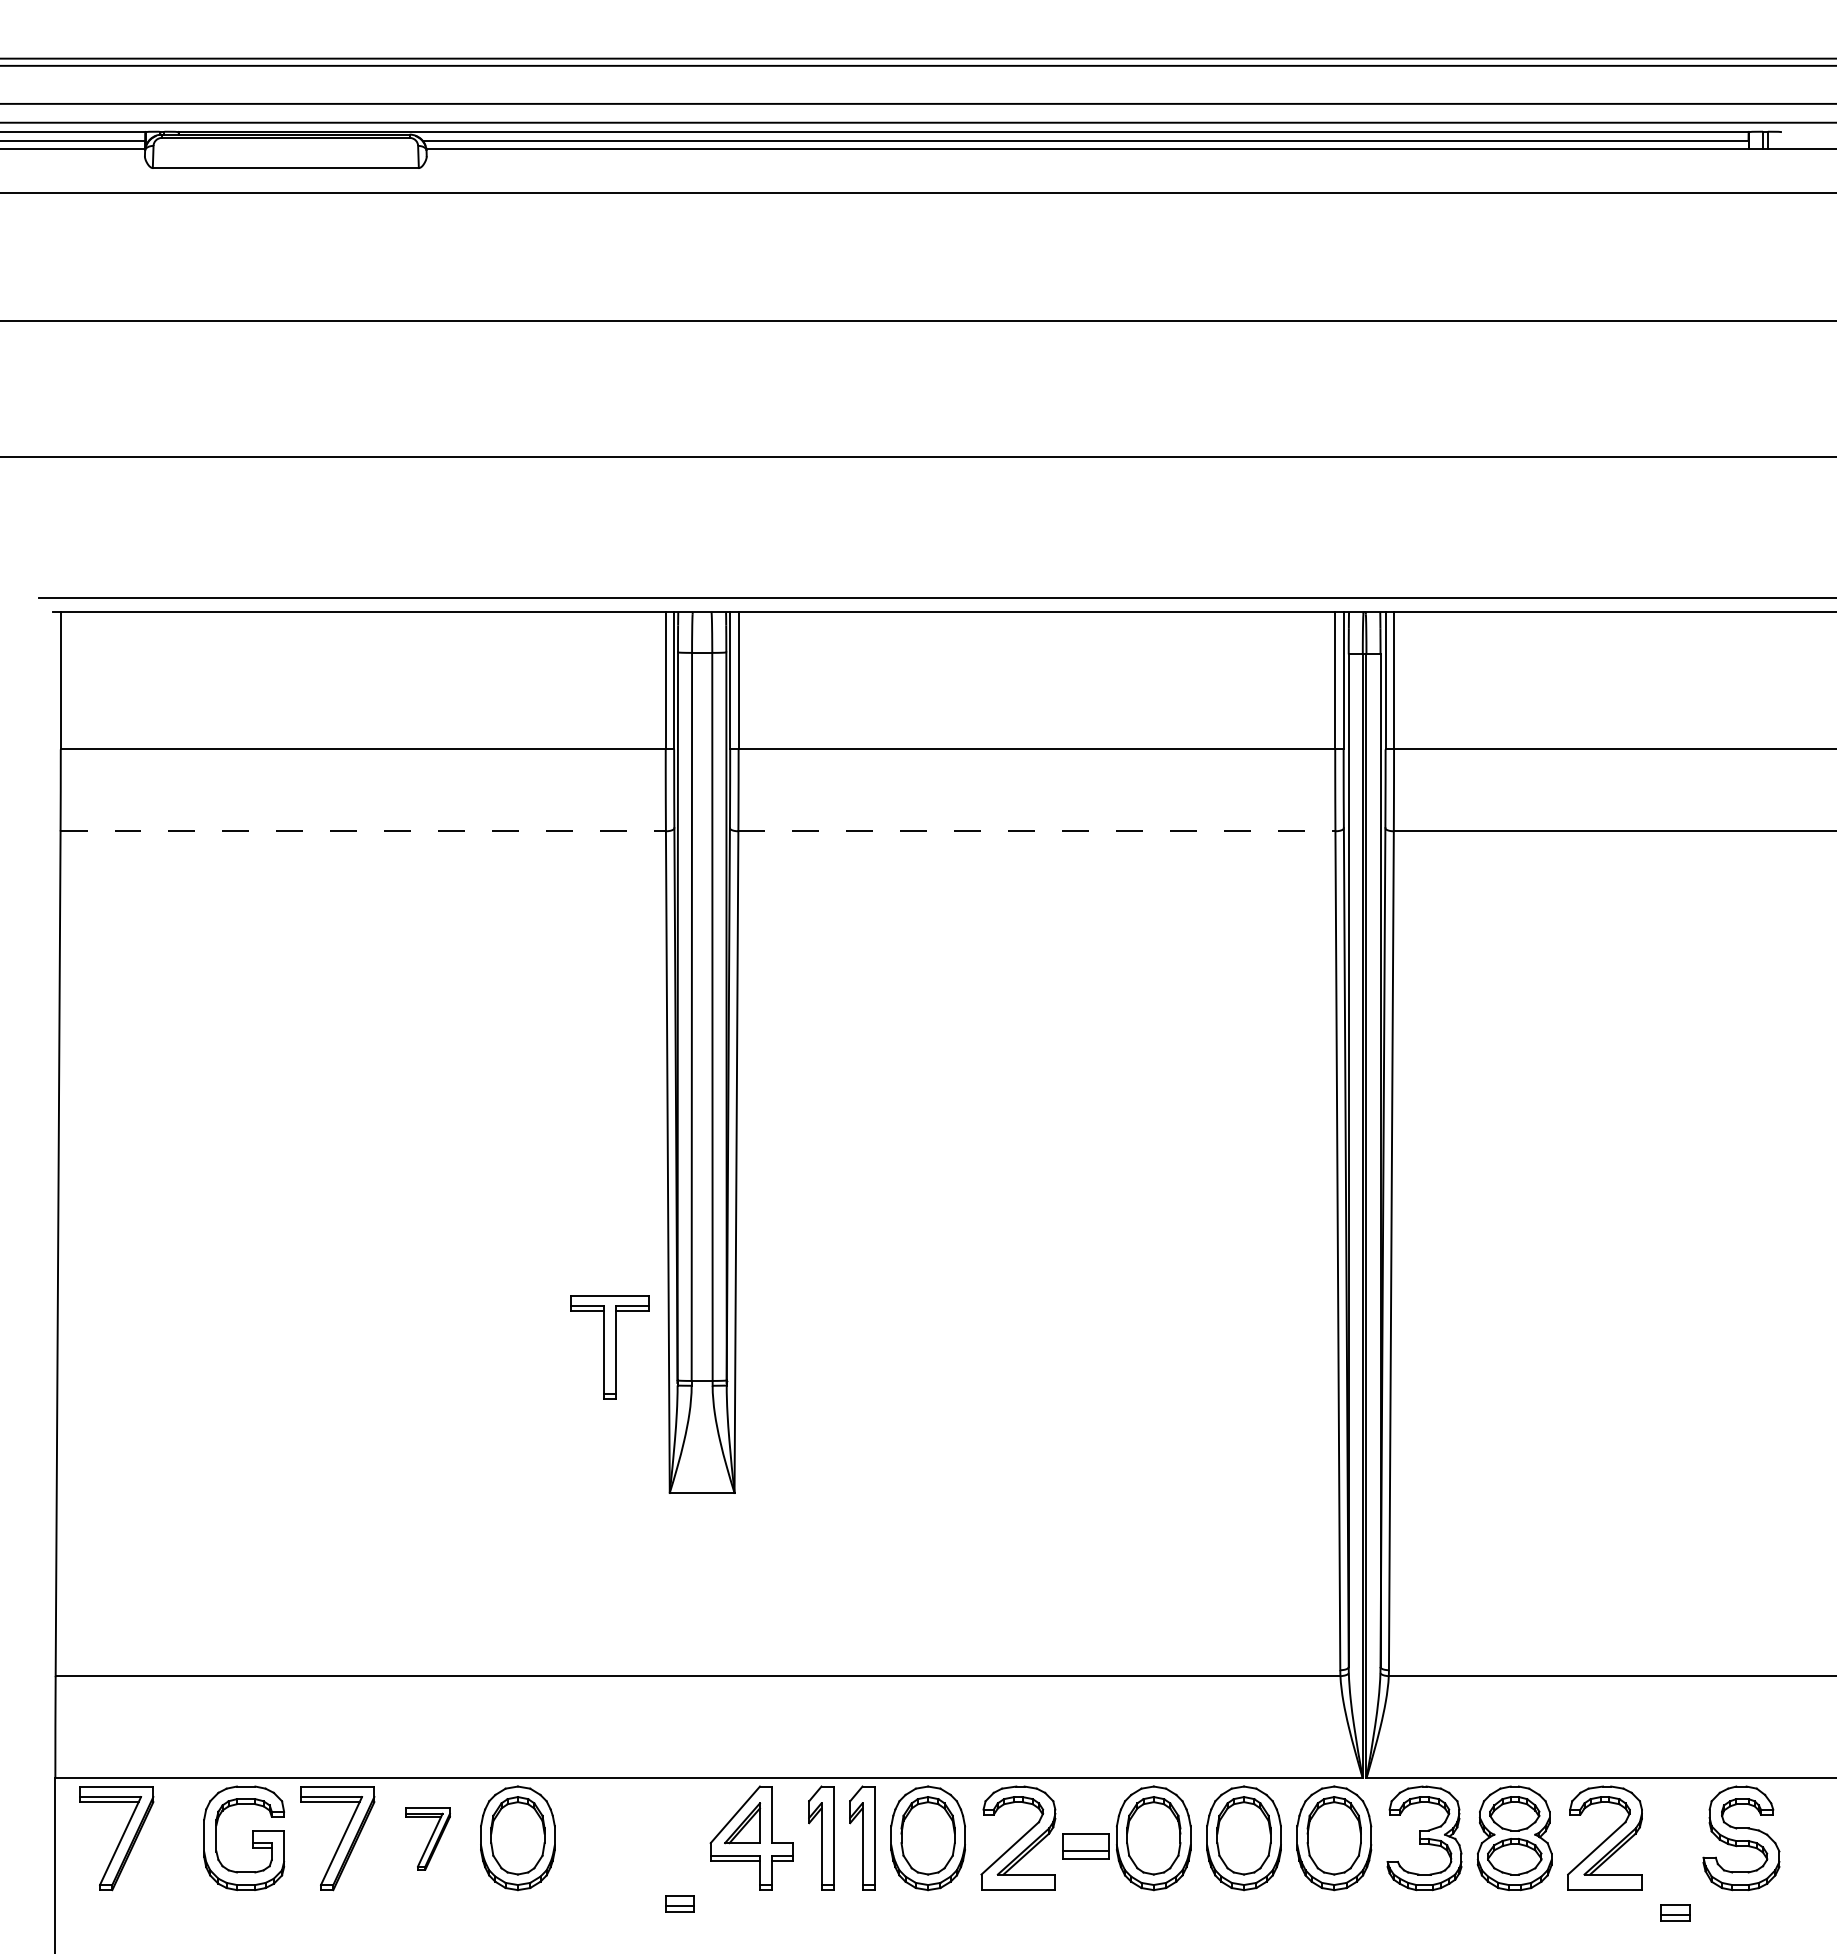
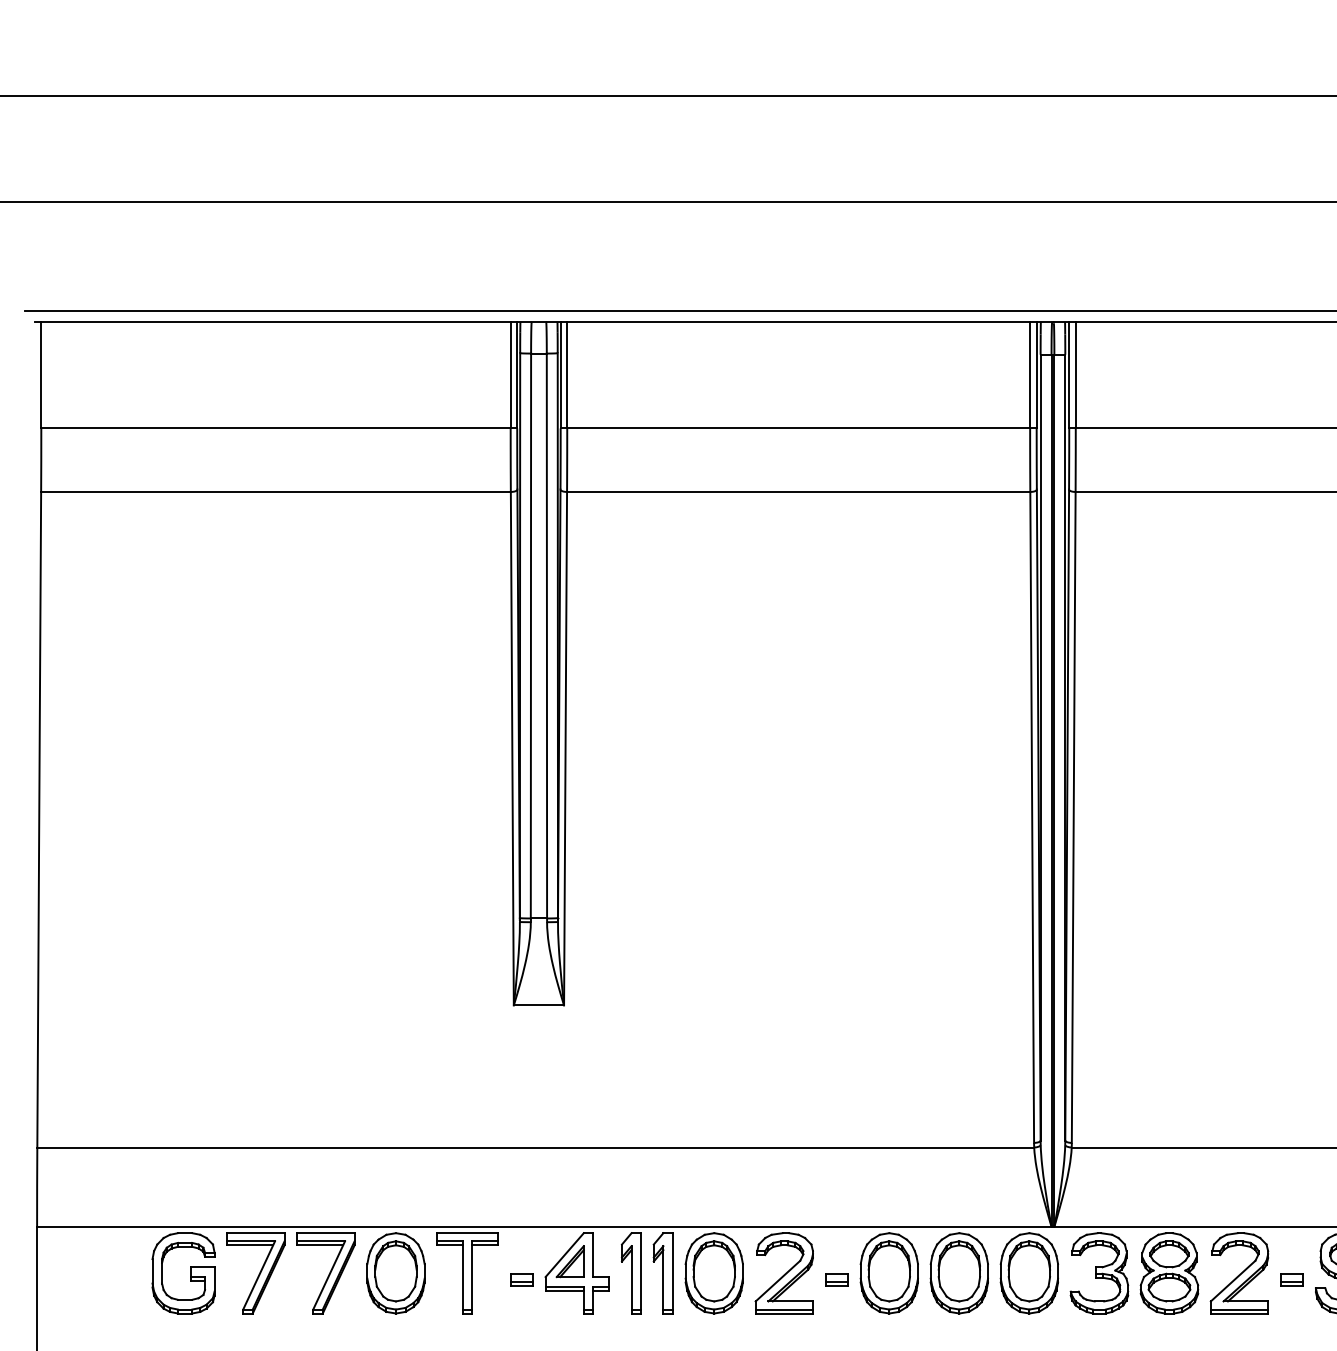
line: (363, 831) -> (276, 492), dashed -> solid
line: (1036, 831) -> (798, 492), dashed -> solid
part: (609, 1347) -> (467, 1273), moved
part: (116, 1838) -> (84, 1273), removed
part: (427, 1838) -> (325, 1273), size x1.67
part: (1085, 1846) -> (836, 1279), size x0.62
line: (1018, 1885) -> (784, 1309), added
line: (1604, 1885) -> (1239, 1309), added
part: (679, 1903) -> (521, 1279), moved
part: (1675, 1912) -> (1291, 1279), moved

